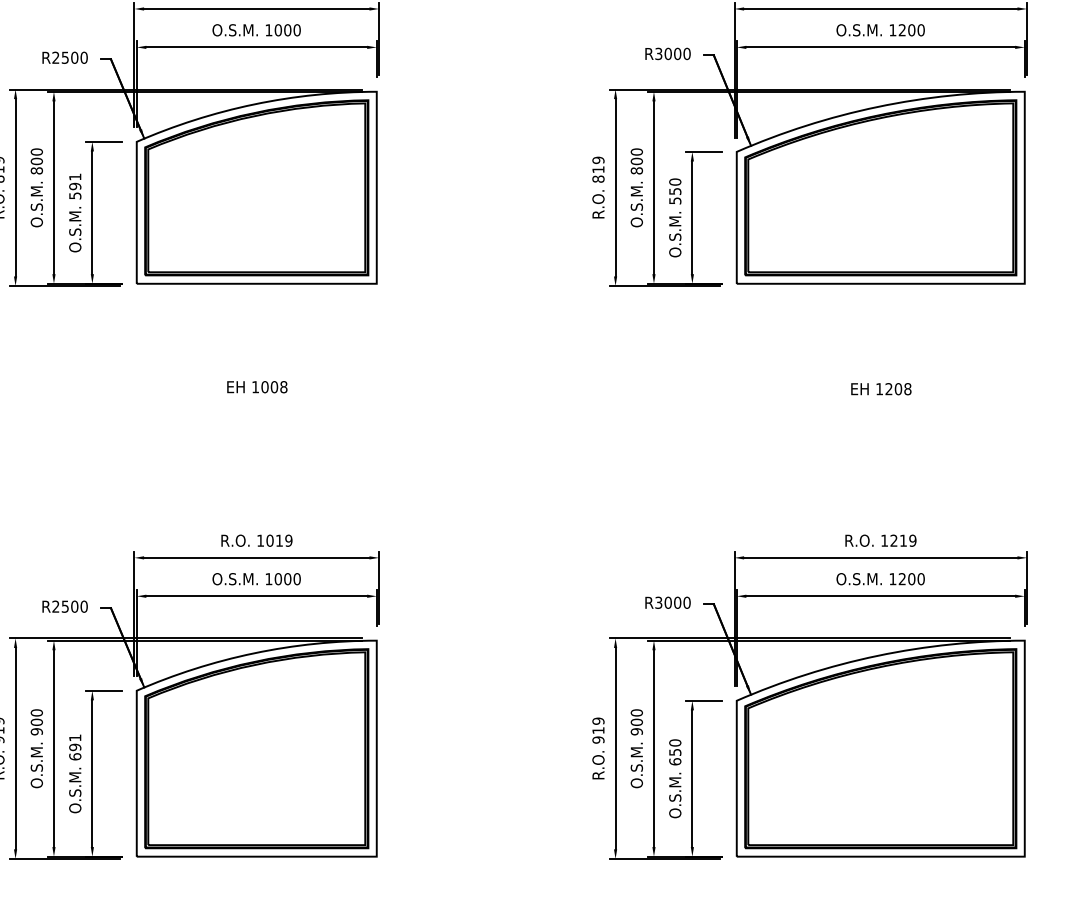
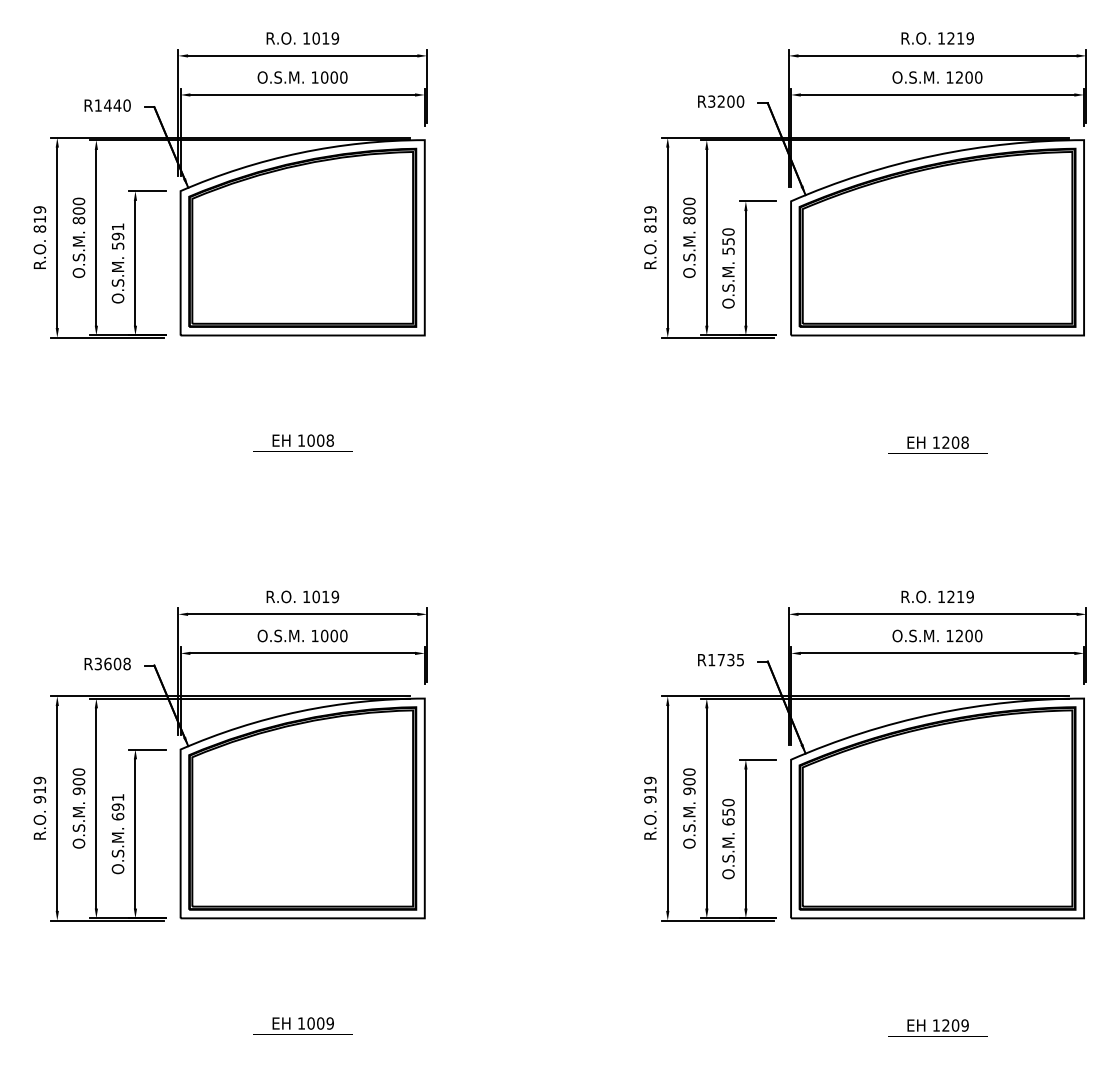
text: (668, 53) -> (721, 101), R3000 -> R3200
text: (64, 57) -> (107, 105), R2500 -> R1440
text: (673, 602) -> (726, 659), R3000 -> R1735
text: (69, 606) -> (112, 663), R2500 -> R3608

